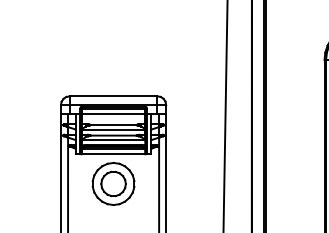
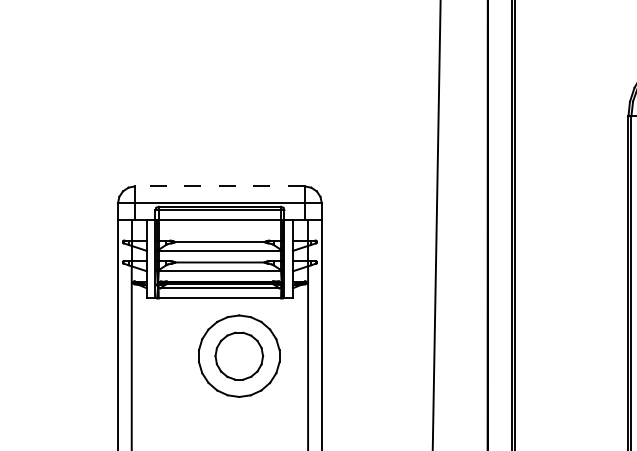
line: (113, 96) -> (219, 186), solid -> dashed
part: (113, 183) -> (239, 355), moved

